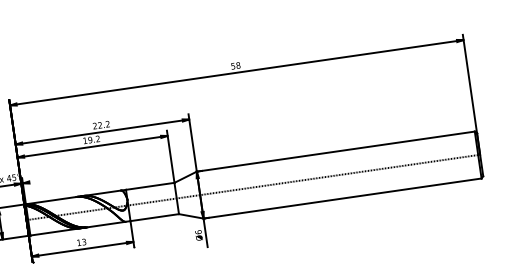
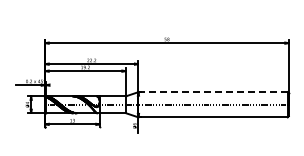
line: (336, 152) -> (213, 92), solid -> dashed

